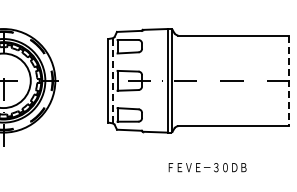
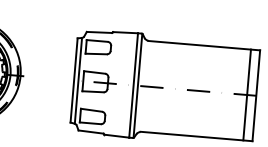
line: (112, 80) -> (78, 80), dashed -> solid
line: (280, 80) -> (247, 94), added
line: (289, 81) -> (256, 96), dashed -> solid

